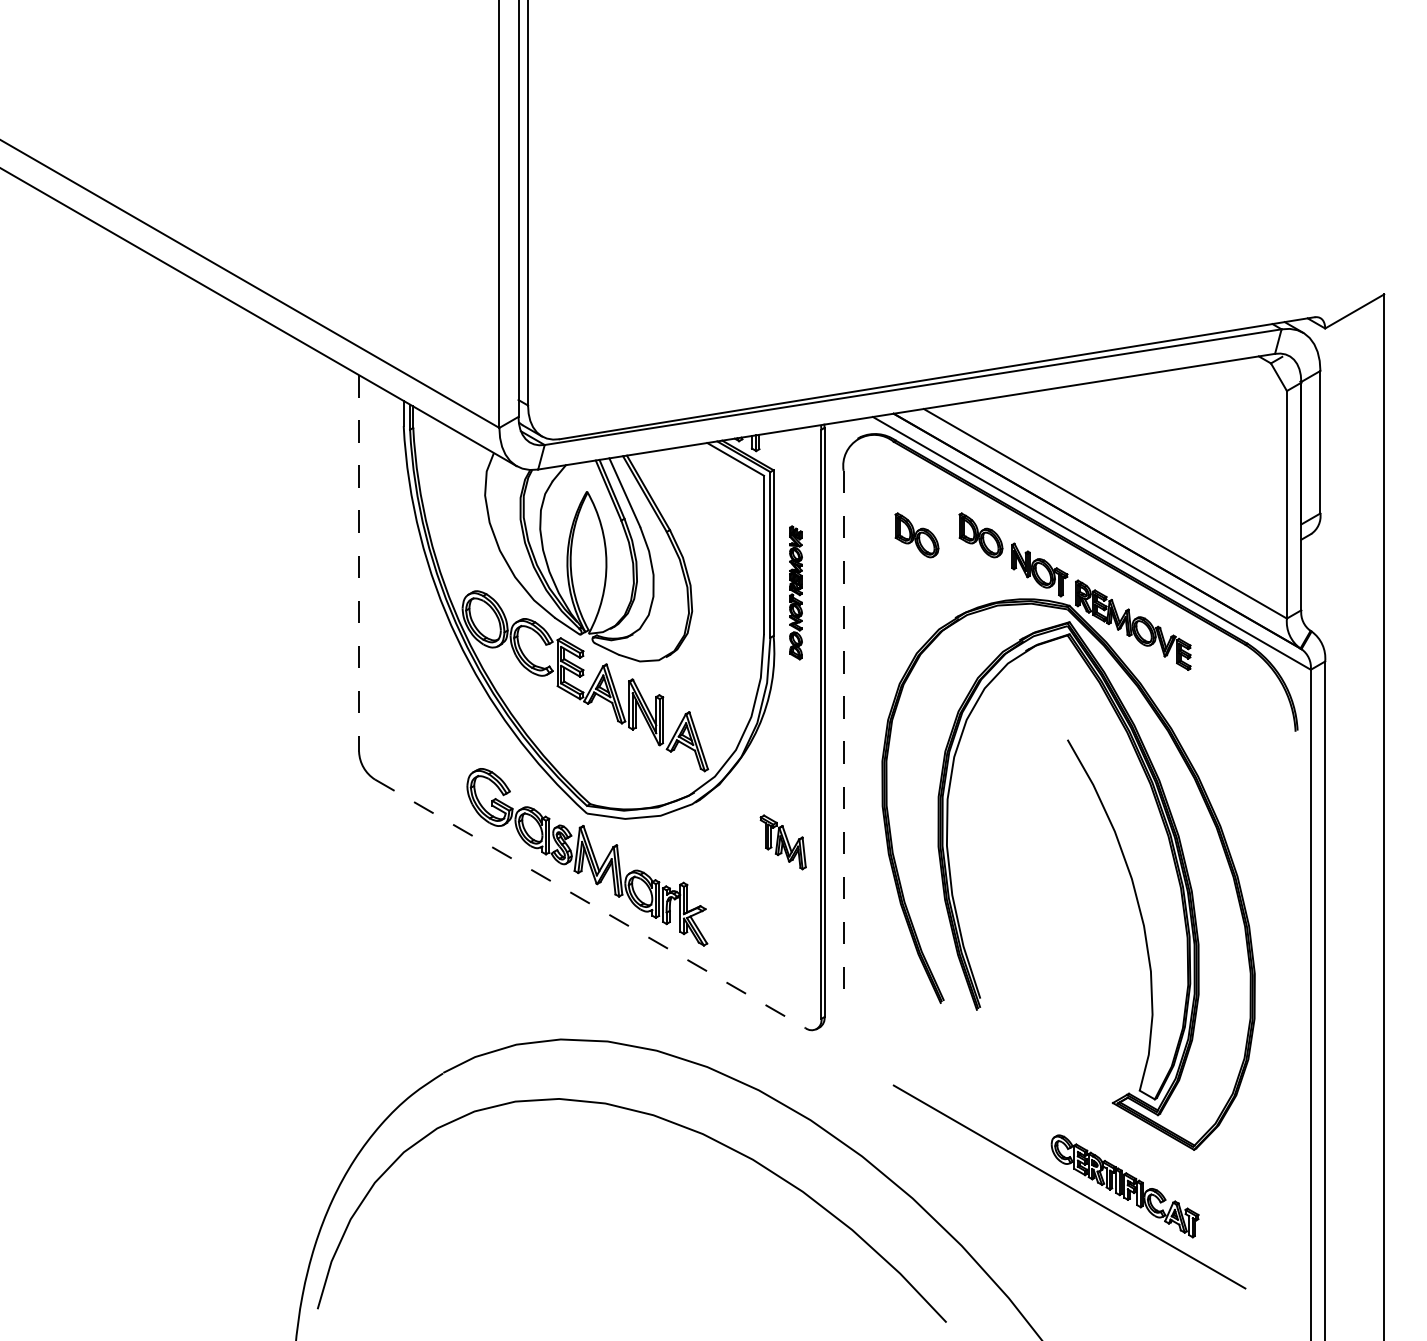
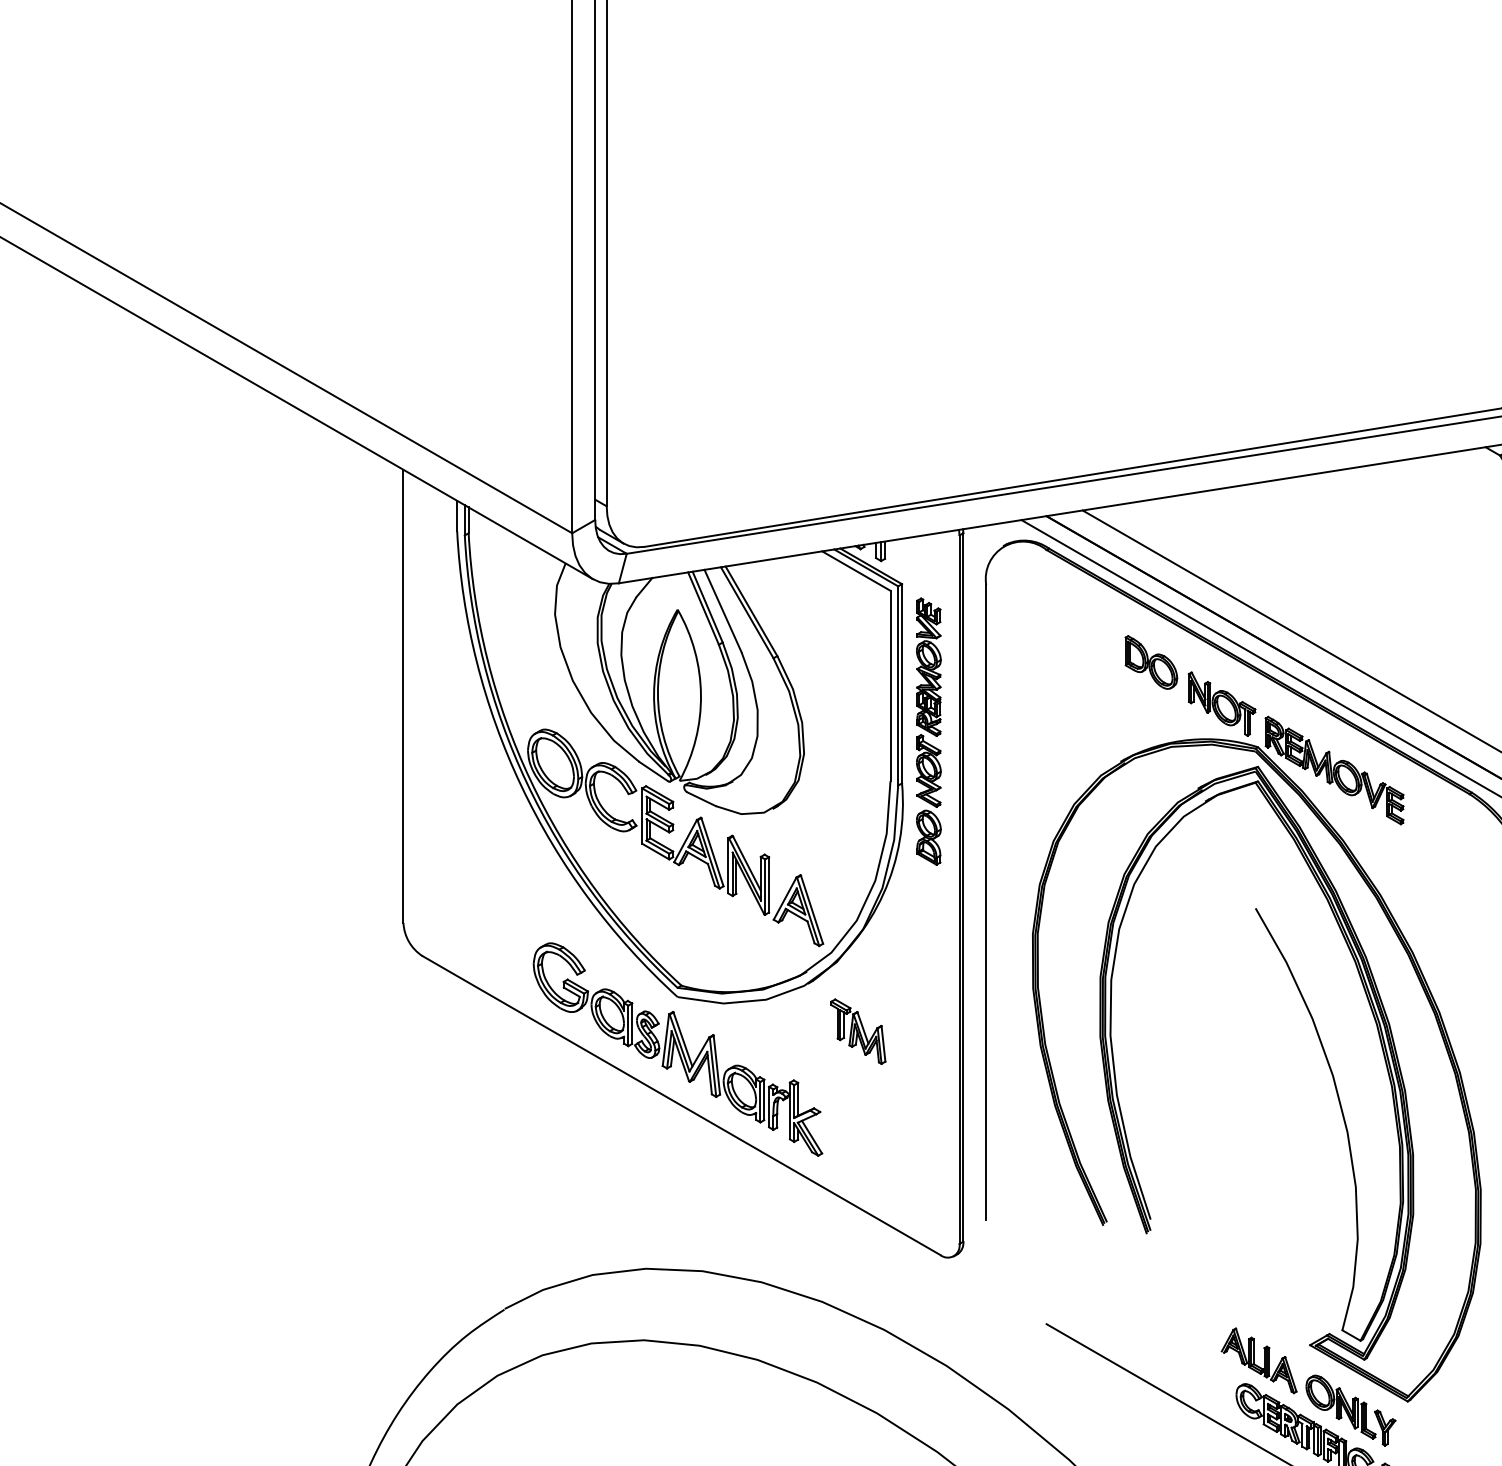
part: (916, 535) -> (1073, 662), removed
line: (359, 564) -> (403, 697), dashed -> solid
part: (795, 592) -> (928, 731), size x1.67
line: (843, 734) -> (986, 901), dashed -> solid
part: (782, 842) -> (857, 1031), moved
line: (590, 903) -> (681, 1105), dashed -> solid
part: (1111, 1137) -> (1308, 1386), added

